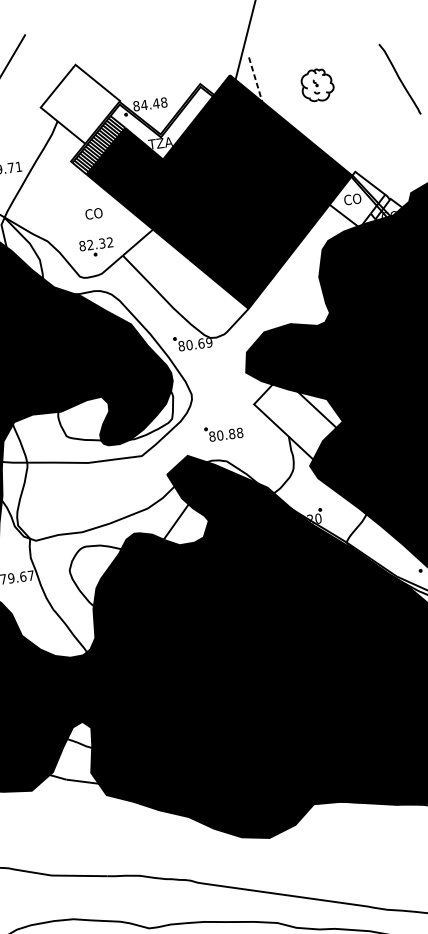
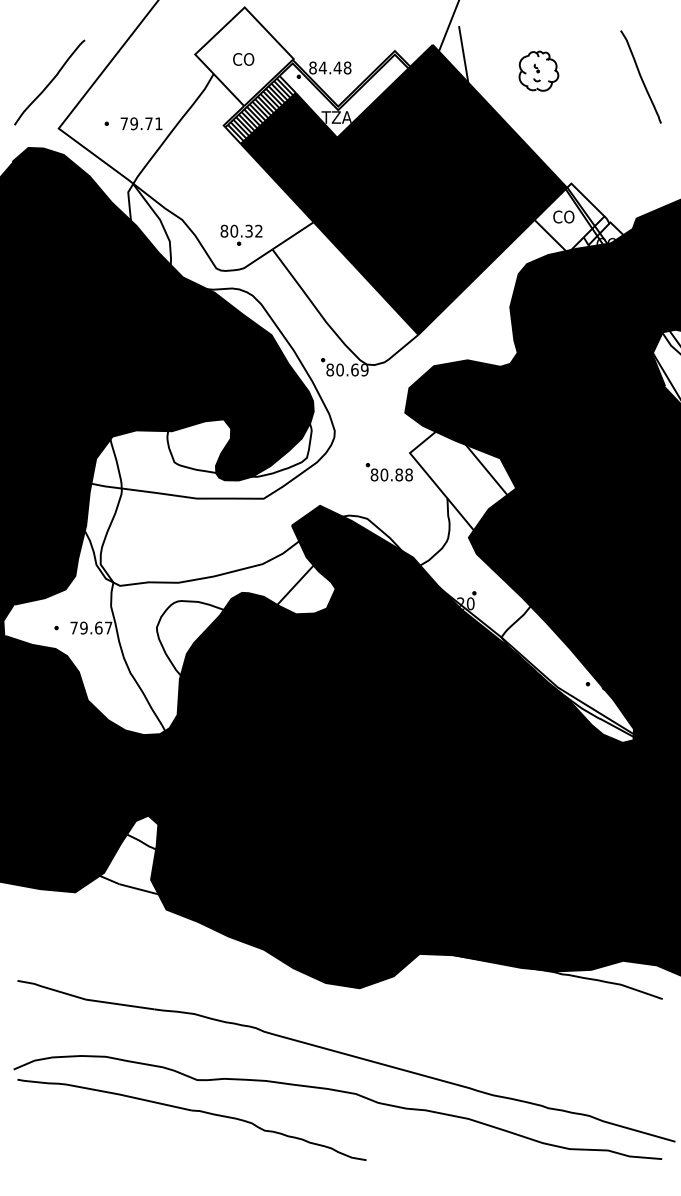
line: (255, 79) -> (463, 54), dashed -> solid
text: (93, 213) -> (243, 59), moved
text: (90, 244) -> (234, 230), 82.32 -> 80.32
part: (223, 433) -> (388, 472), moved

